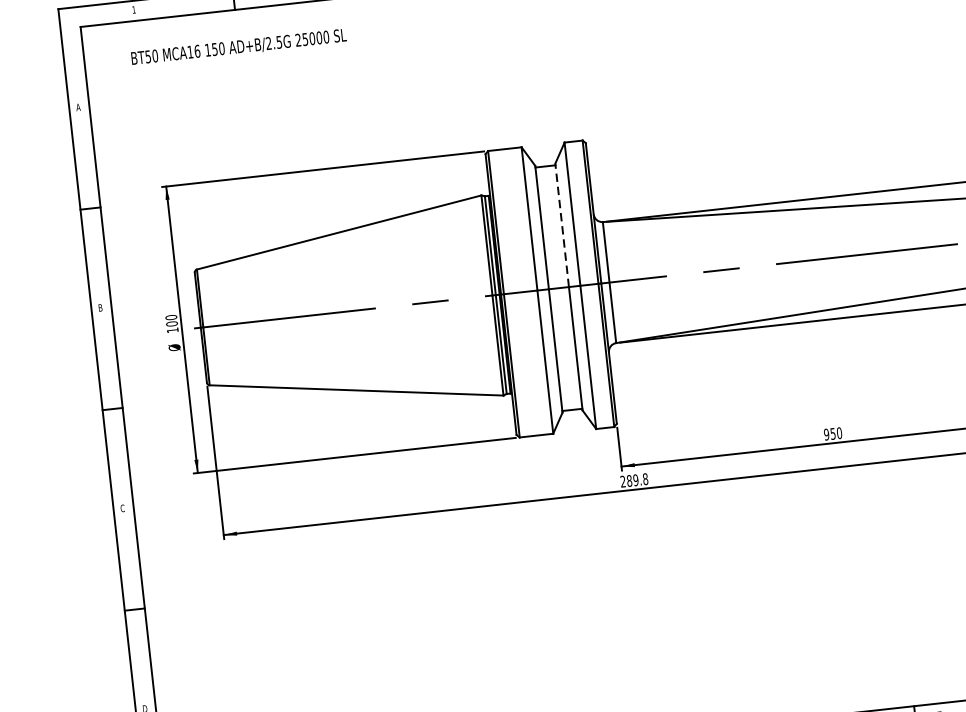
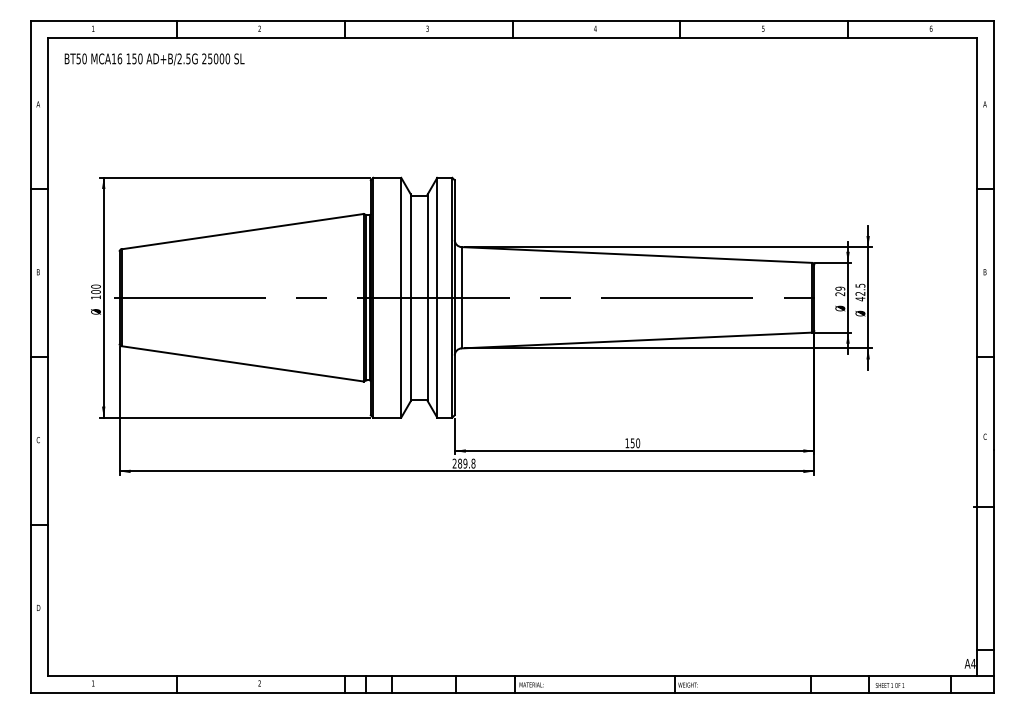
text: (238, 47) -> (154, 59), moved
line: (562, 225) -> (427, 246), dashed -> solid
text: (826, 434) -> (627, 443), 950 -> 150

